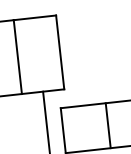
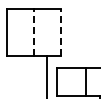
line: (60, 52) -> (60, 32), solid -> dashed
line: (17, 57) -> (33, 32), solid -> dashed

